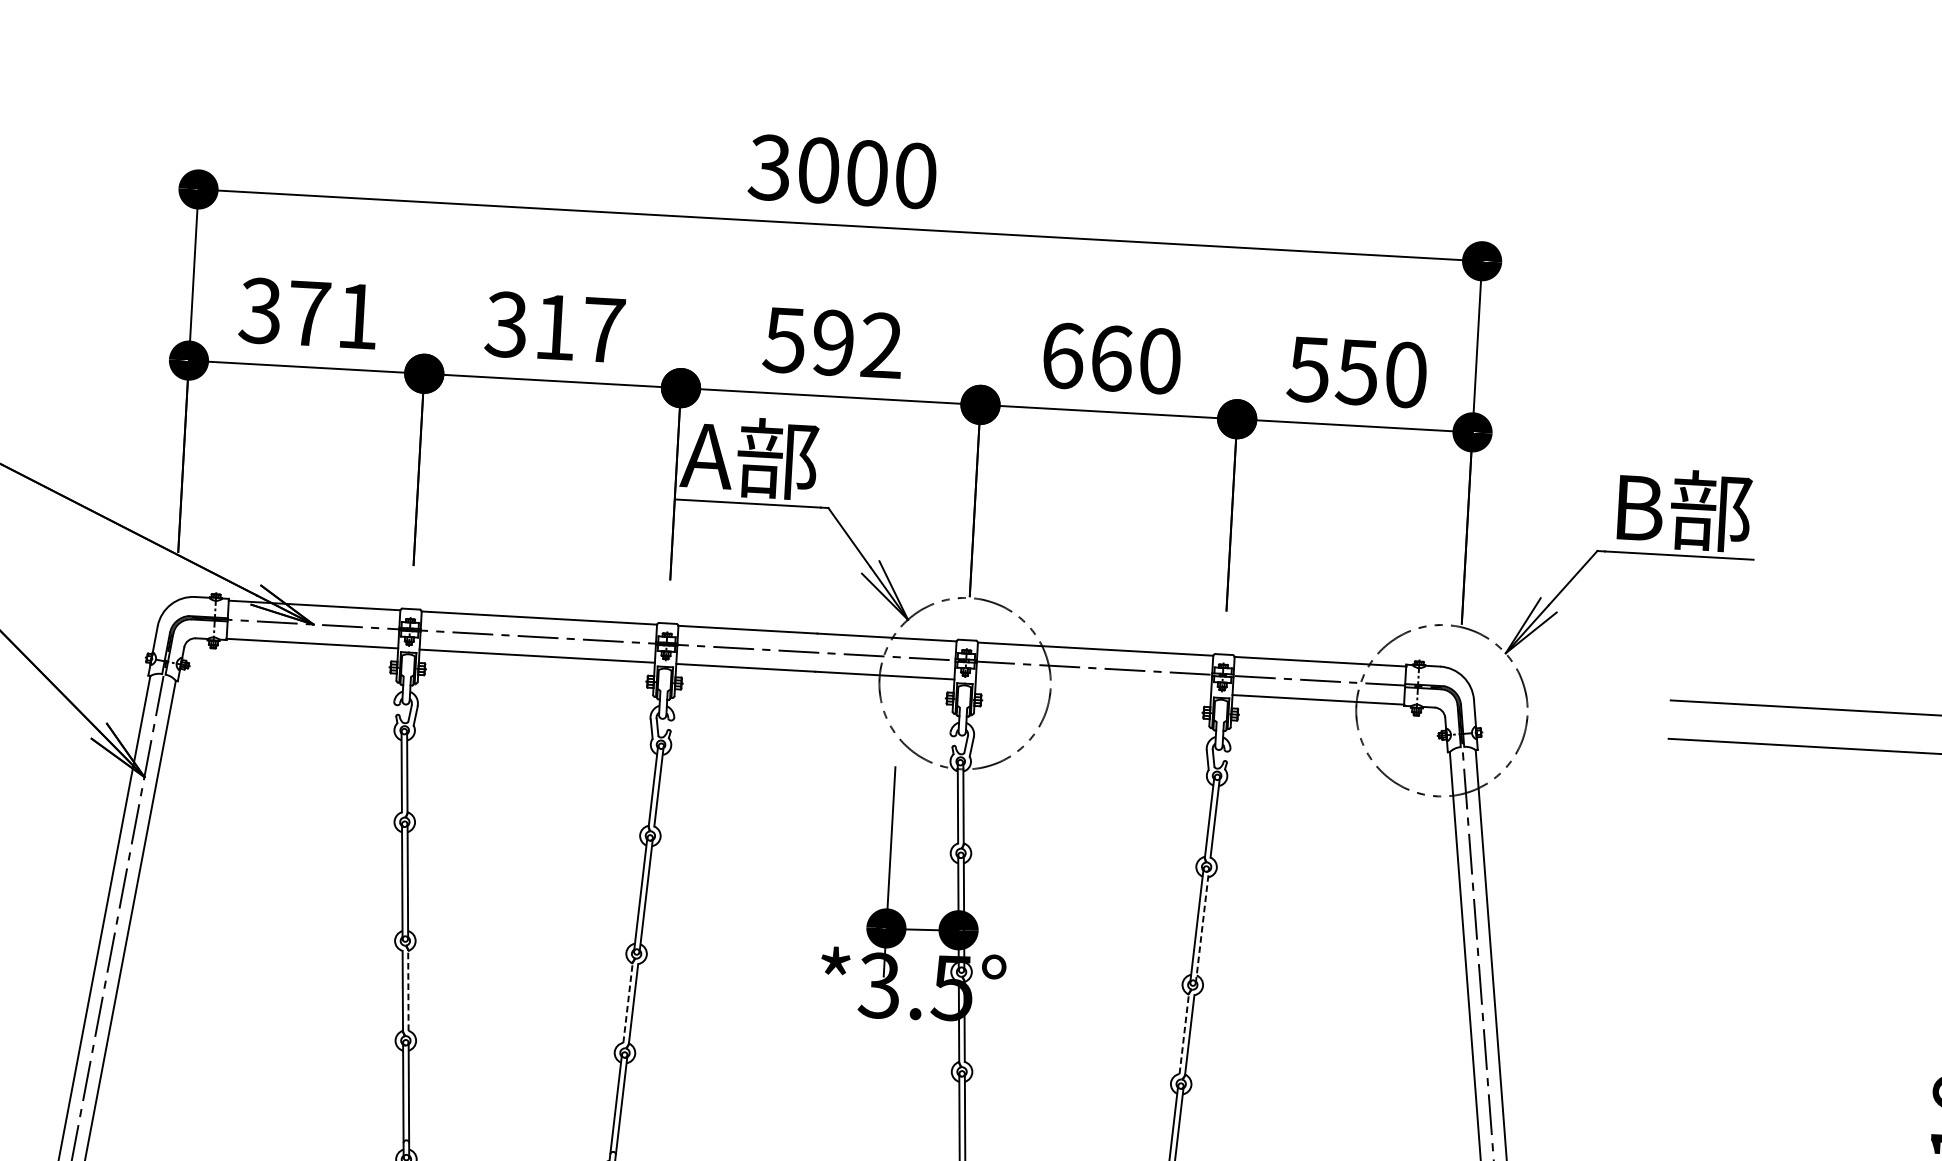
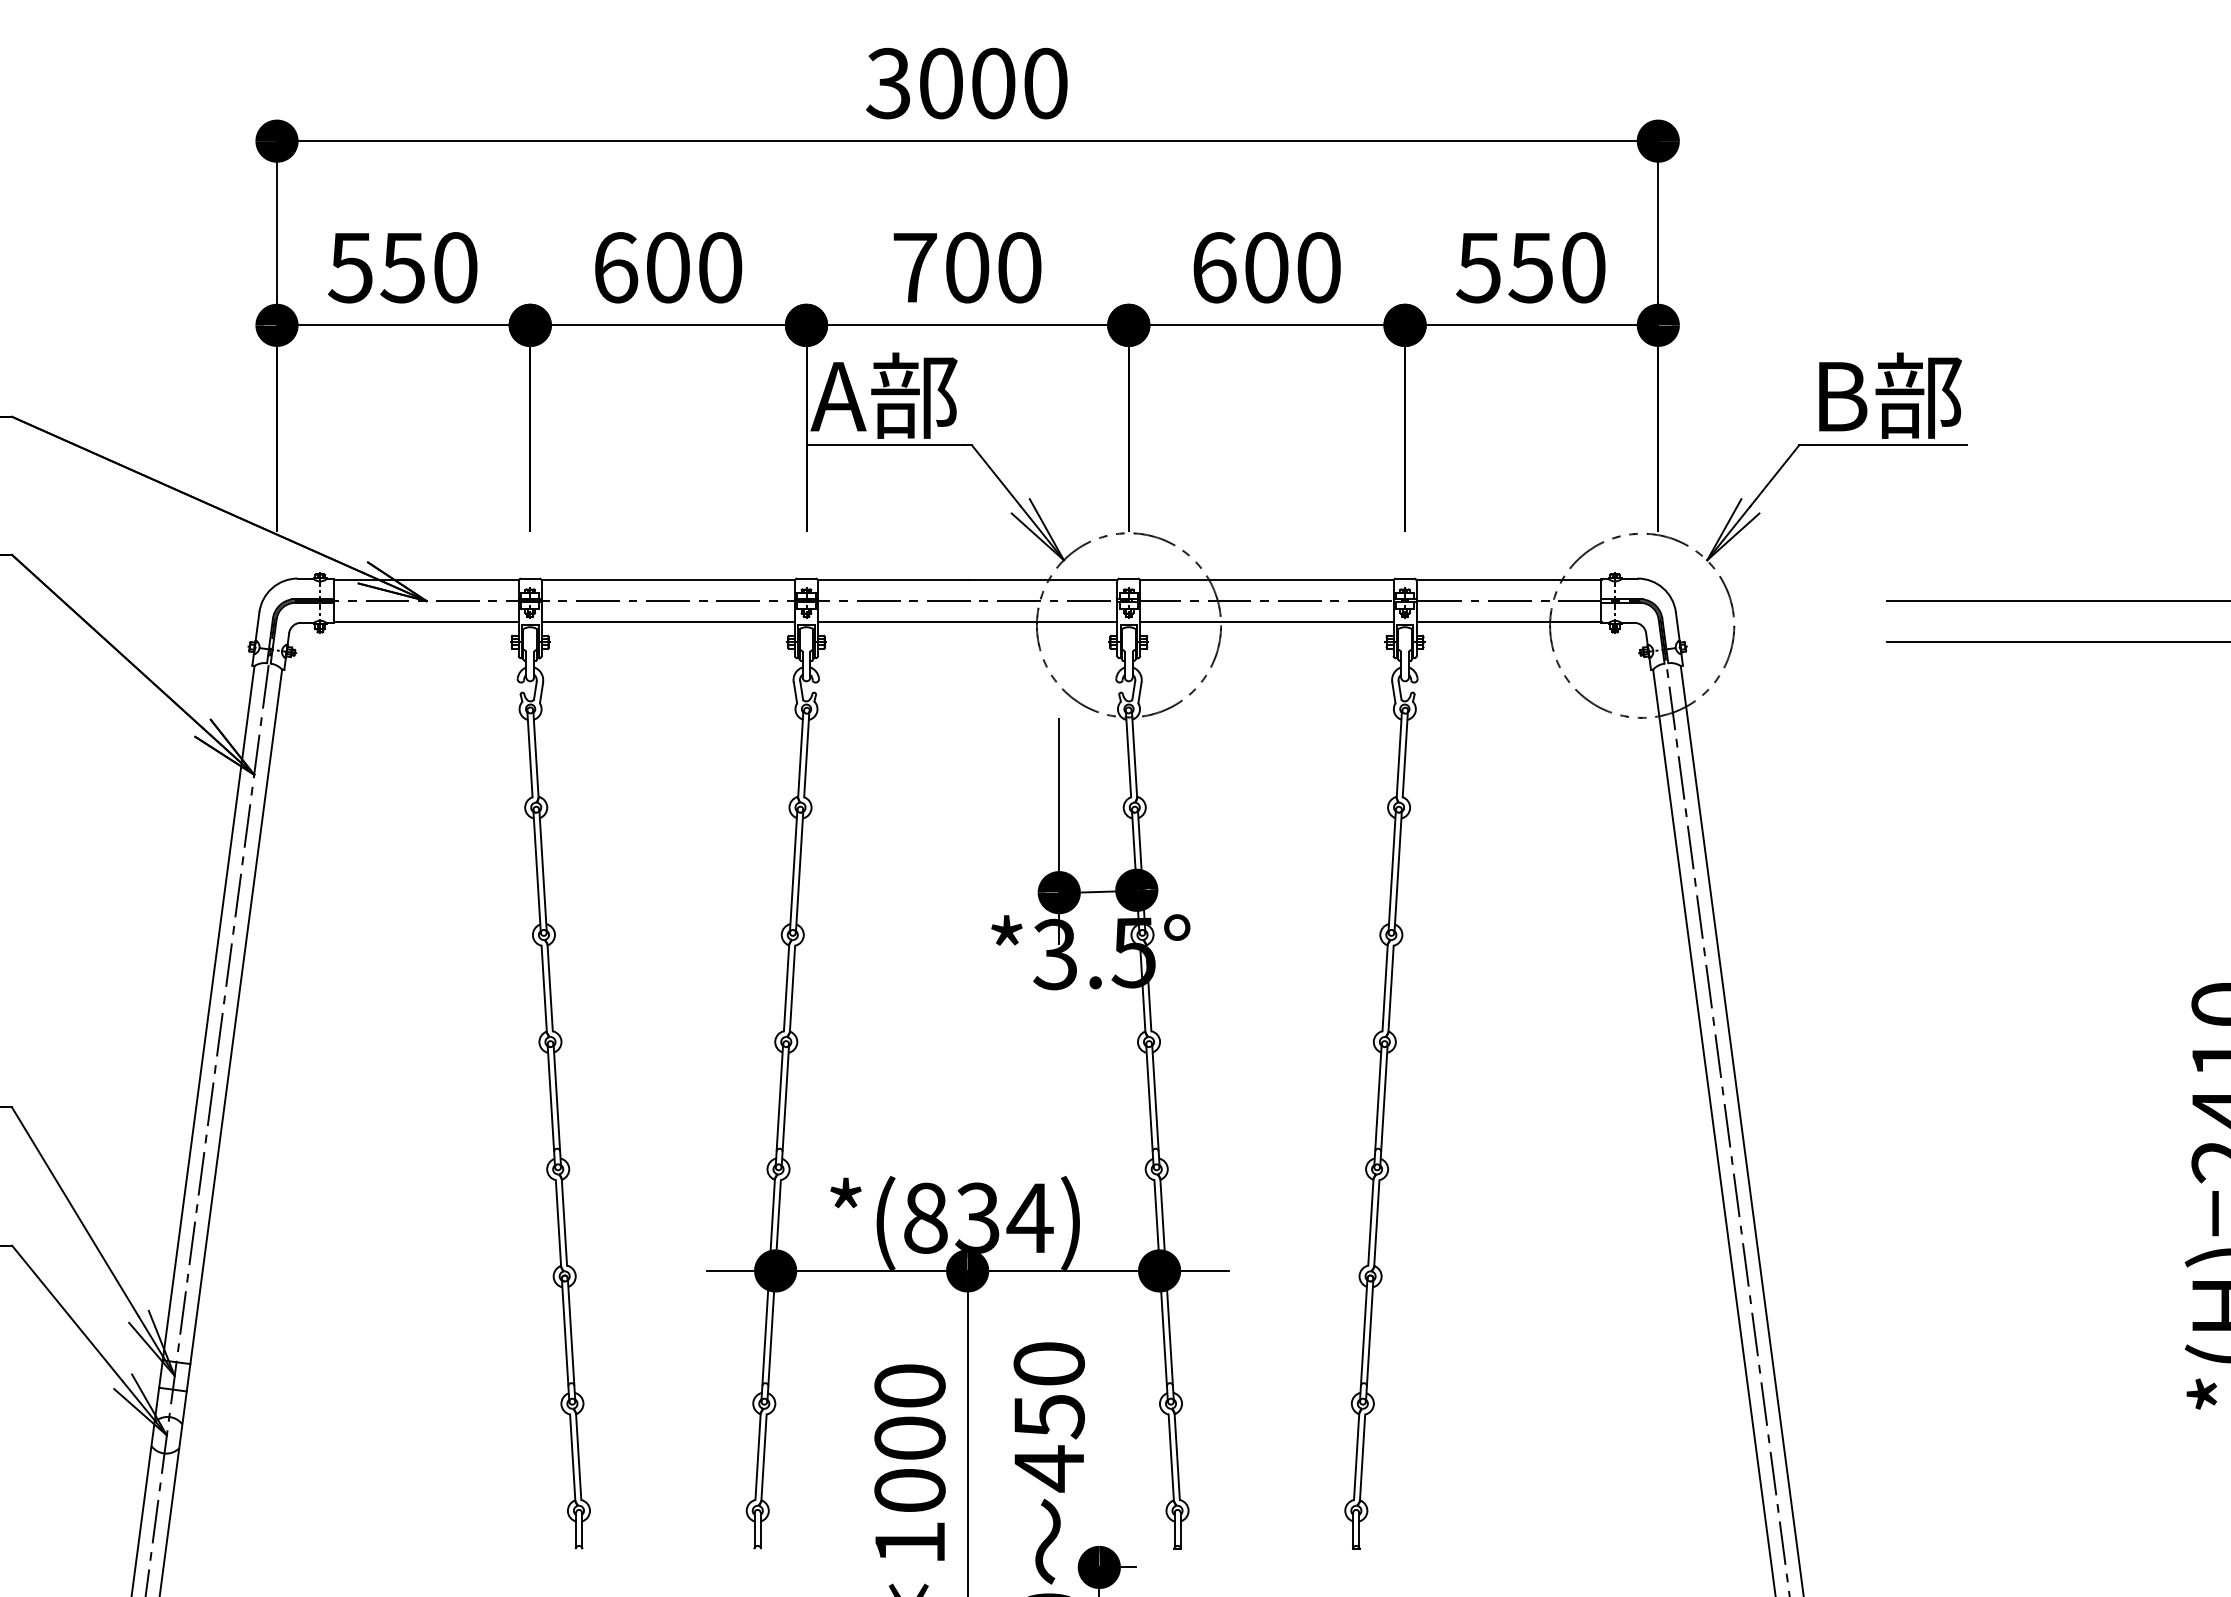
text: (308, 313) -> (402, 267), 371 -> 550
text: (554, 327) -> (667, 267), 317 -> 600
text: (832, 342) -> (966, 267), 592 -> 700
text: (1111, 358) -> (1266, 267), 660 -> 600
line: (1093, 687) -> (1266, 621), added
line: (1202, 926) -> (1398, 871), dashed -> solid
line: (408, 990) -> (550, 987), dashed -> solid
line: (628, 1002) -> (786, 987), dashed -> solid
line: (1184, 1033) -> (1385, 987), dashed -> solid

